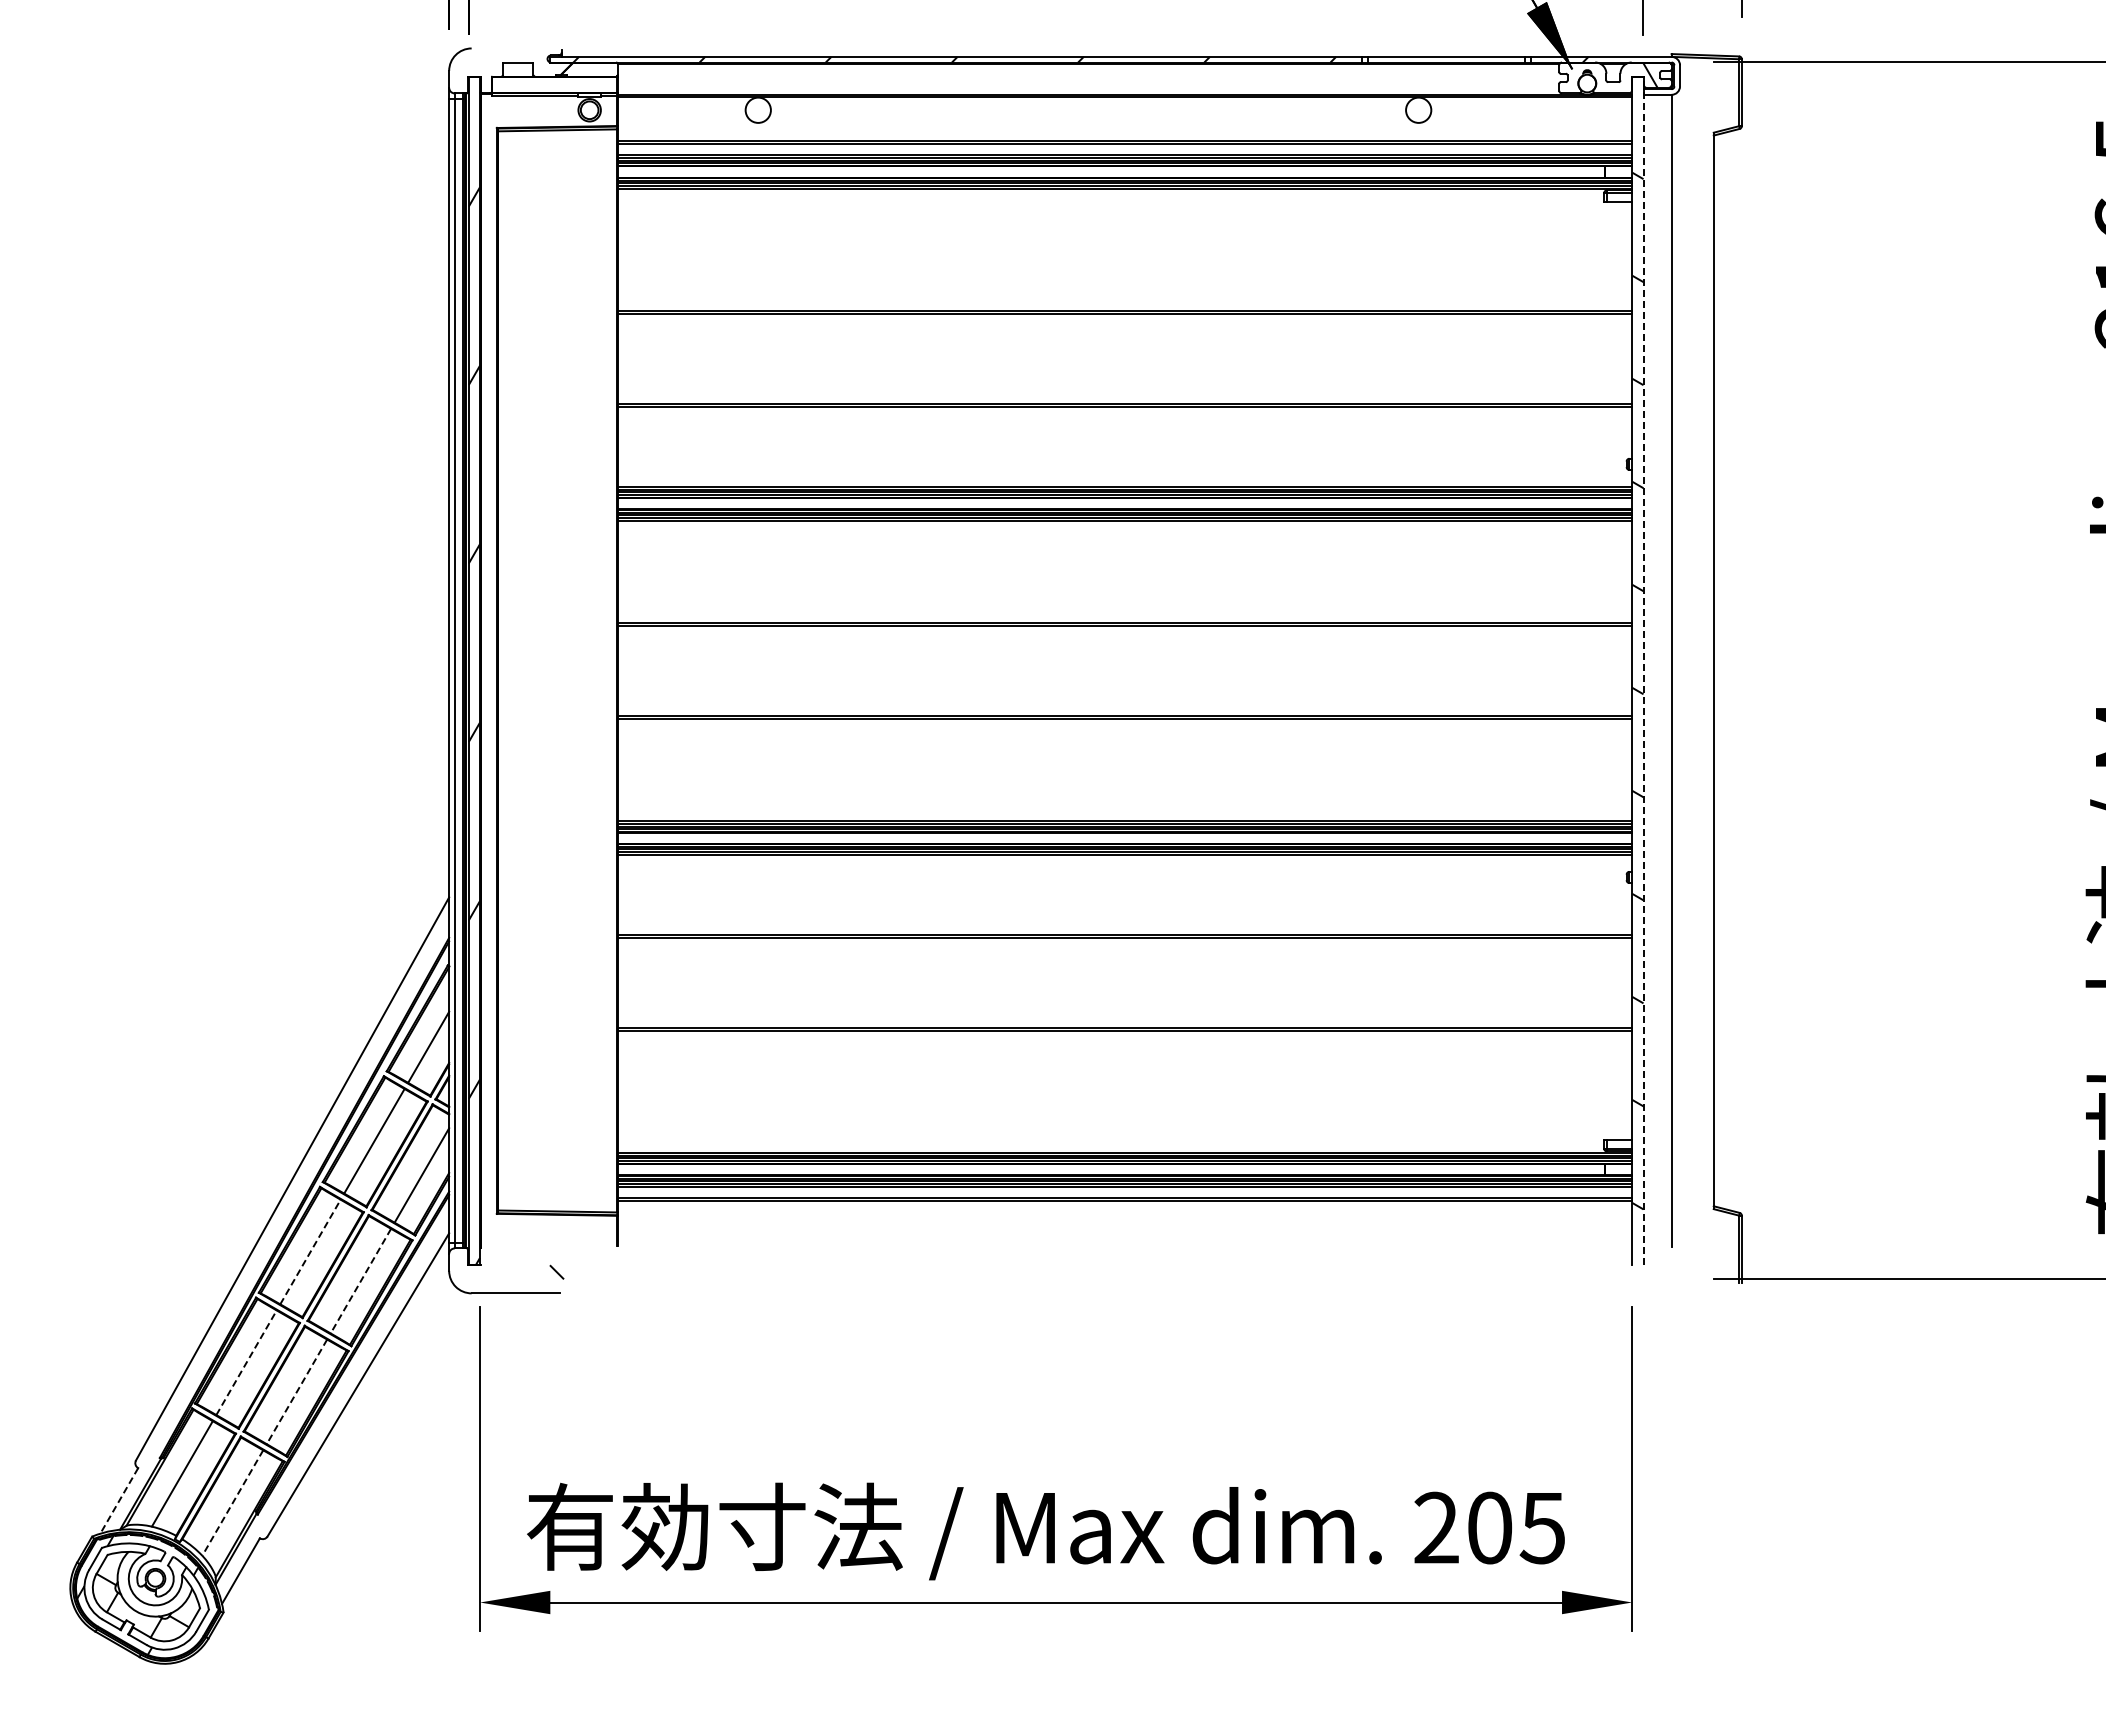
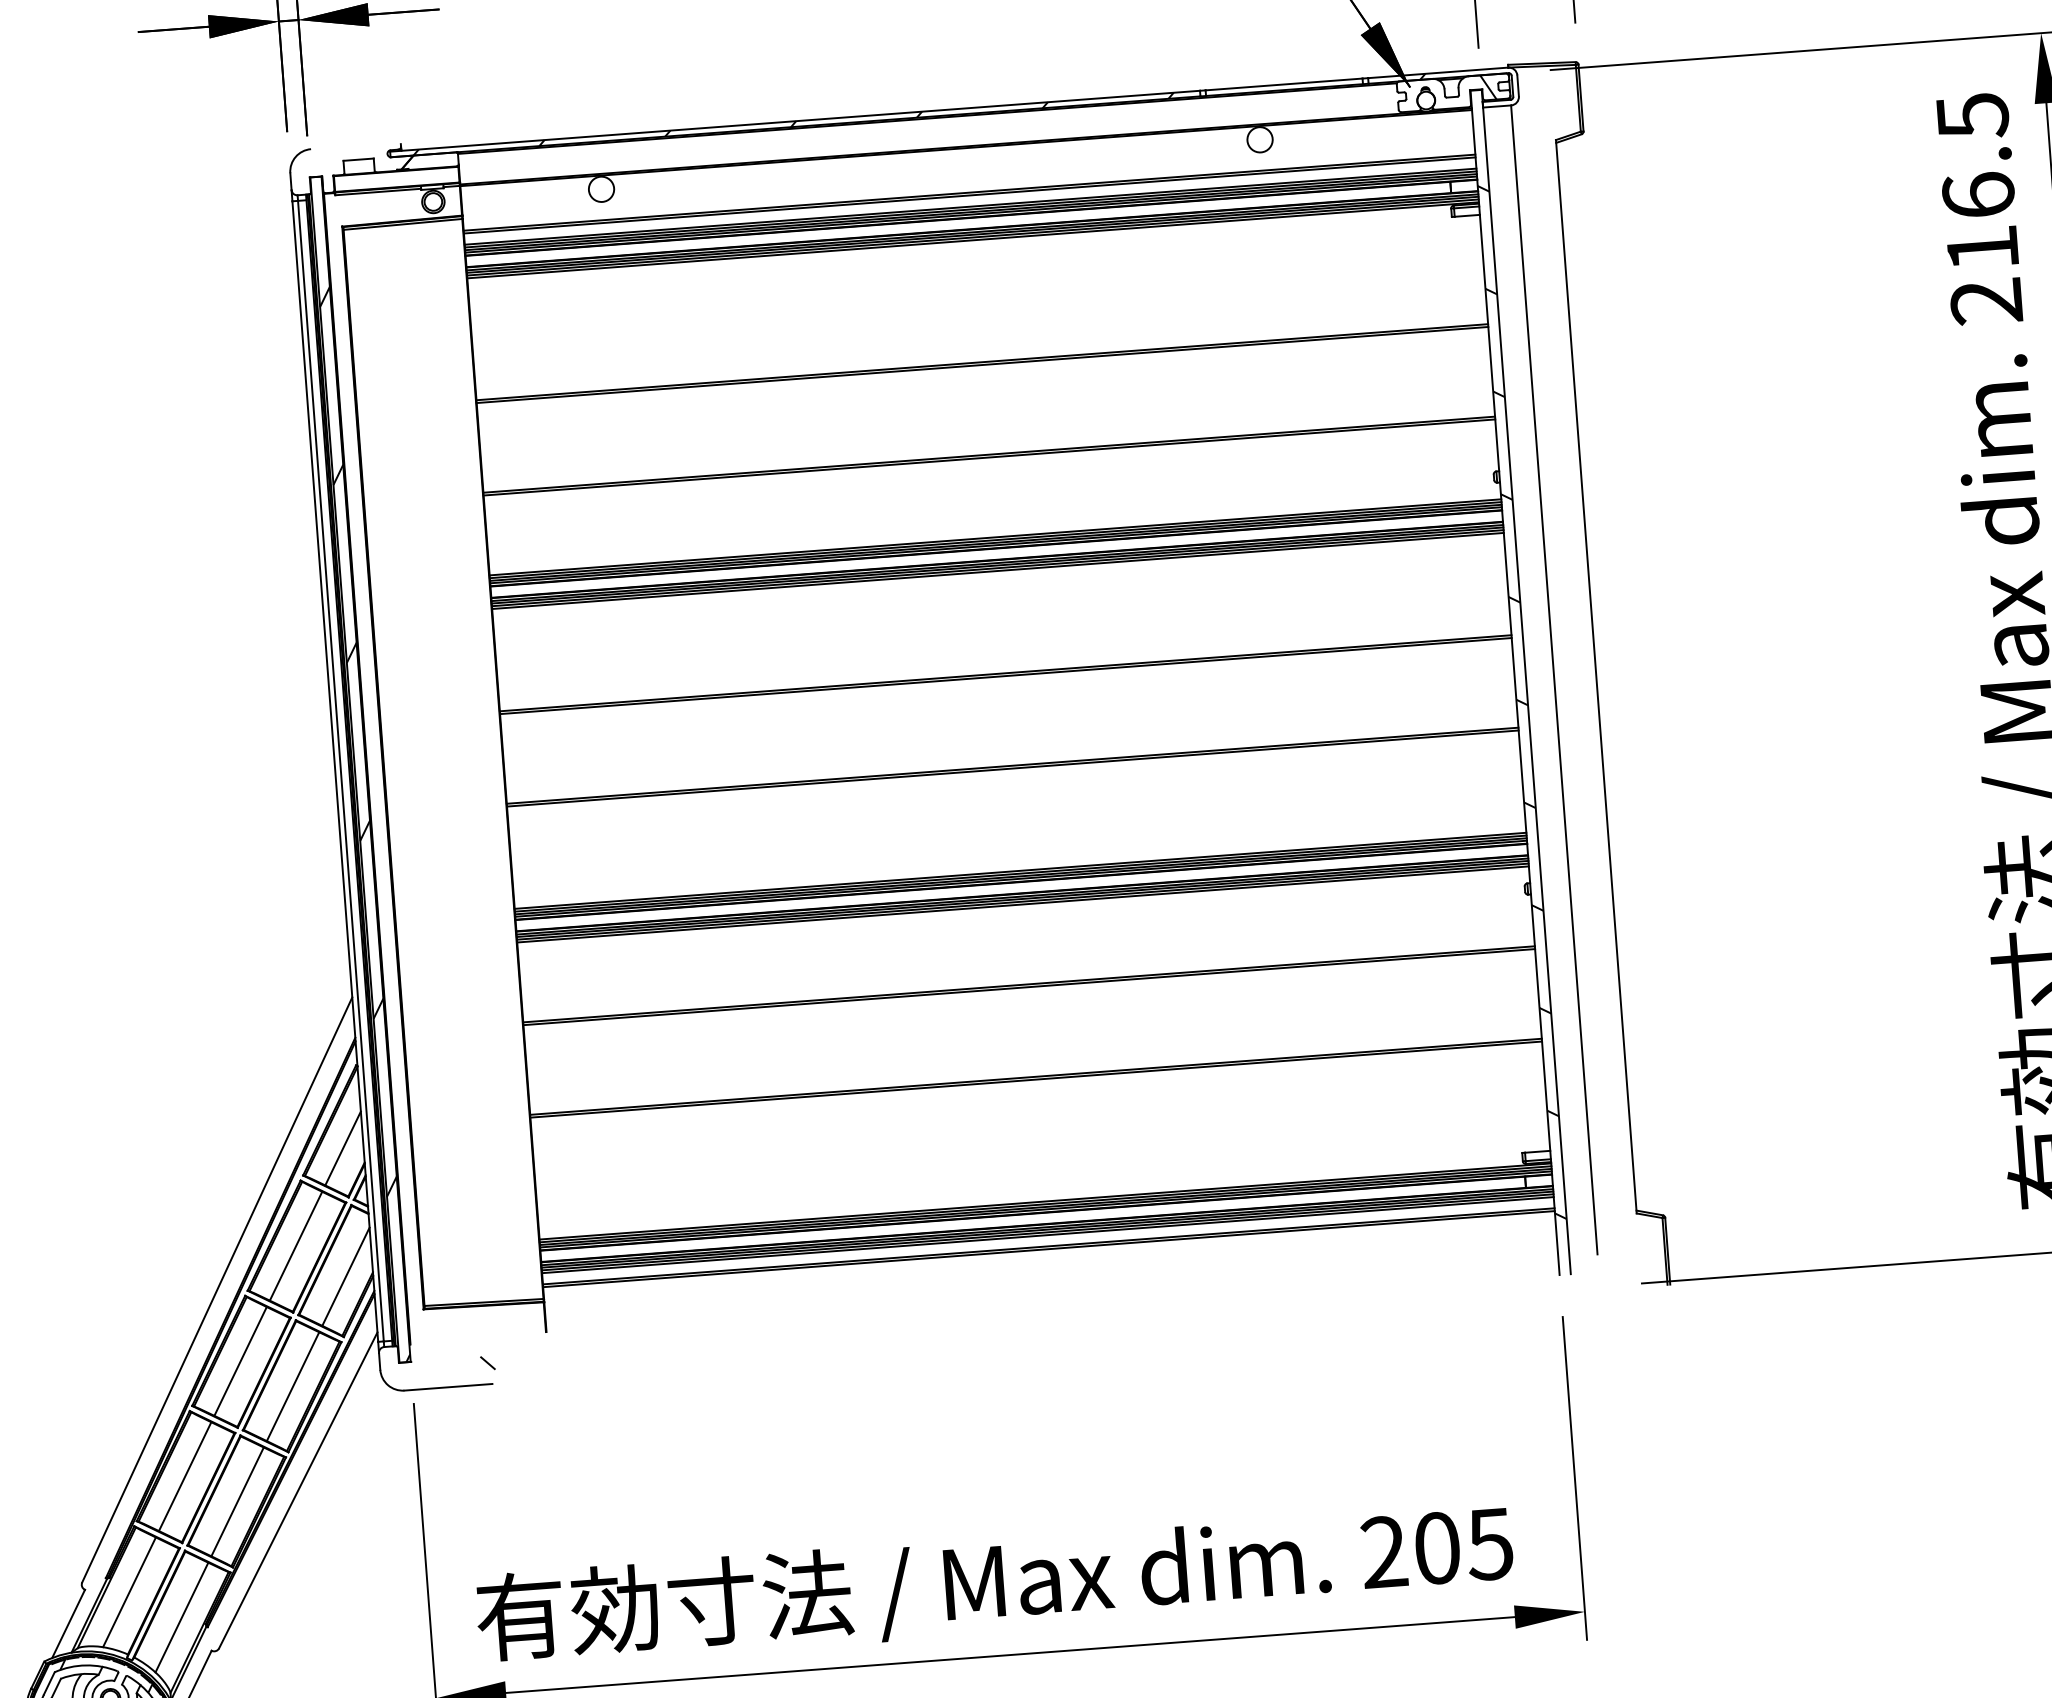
line: (1643, 670) -> (1526, 681), dashed -> solid
line: (310, 1251) -> (240, 1360), dashed -> solid
line: (360, 1281) -> (292, 1387), dashed -> solid
line: (246, 1362) -> (185, 1476), dashed -> solid
line: (296, 1392) -> (237, 1502), dashed -> solid
line: (119, 1500) -> (68, 1623), dashed -> solid
line: (232, 1503) -> (181, 1618), dashed -> solid

